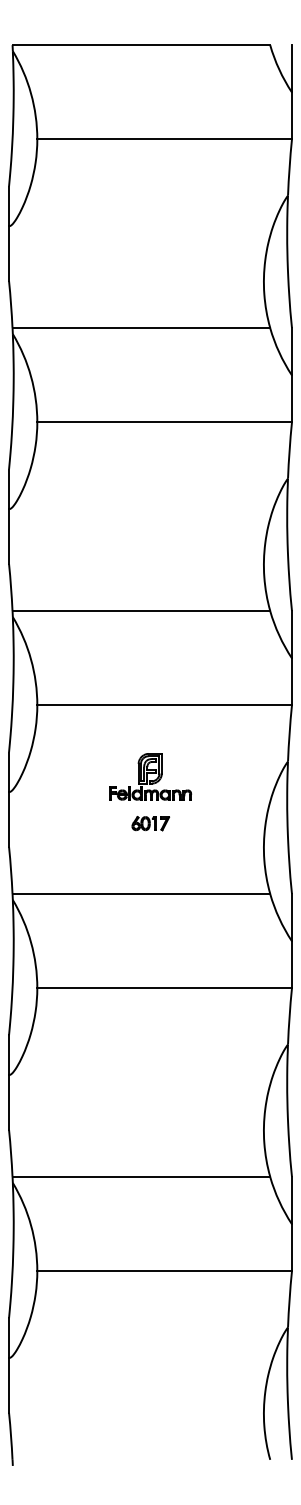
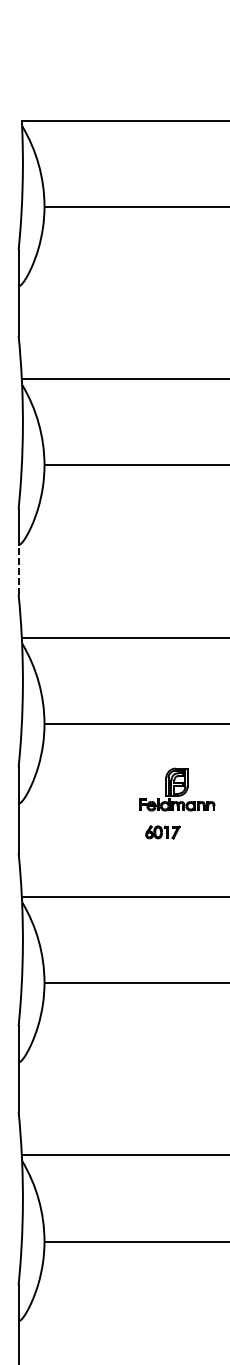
line: (9, 536) -> (19, 569), solid -> dashed
part: (150, 776) -> (177, 789), moved
part: (150, 823) -> (162, 832), moved

